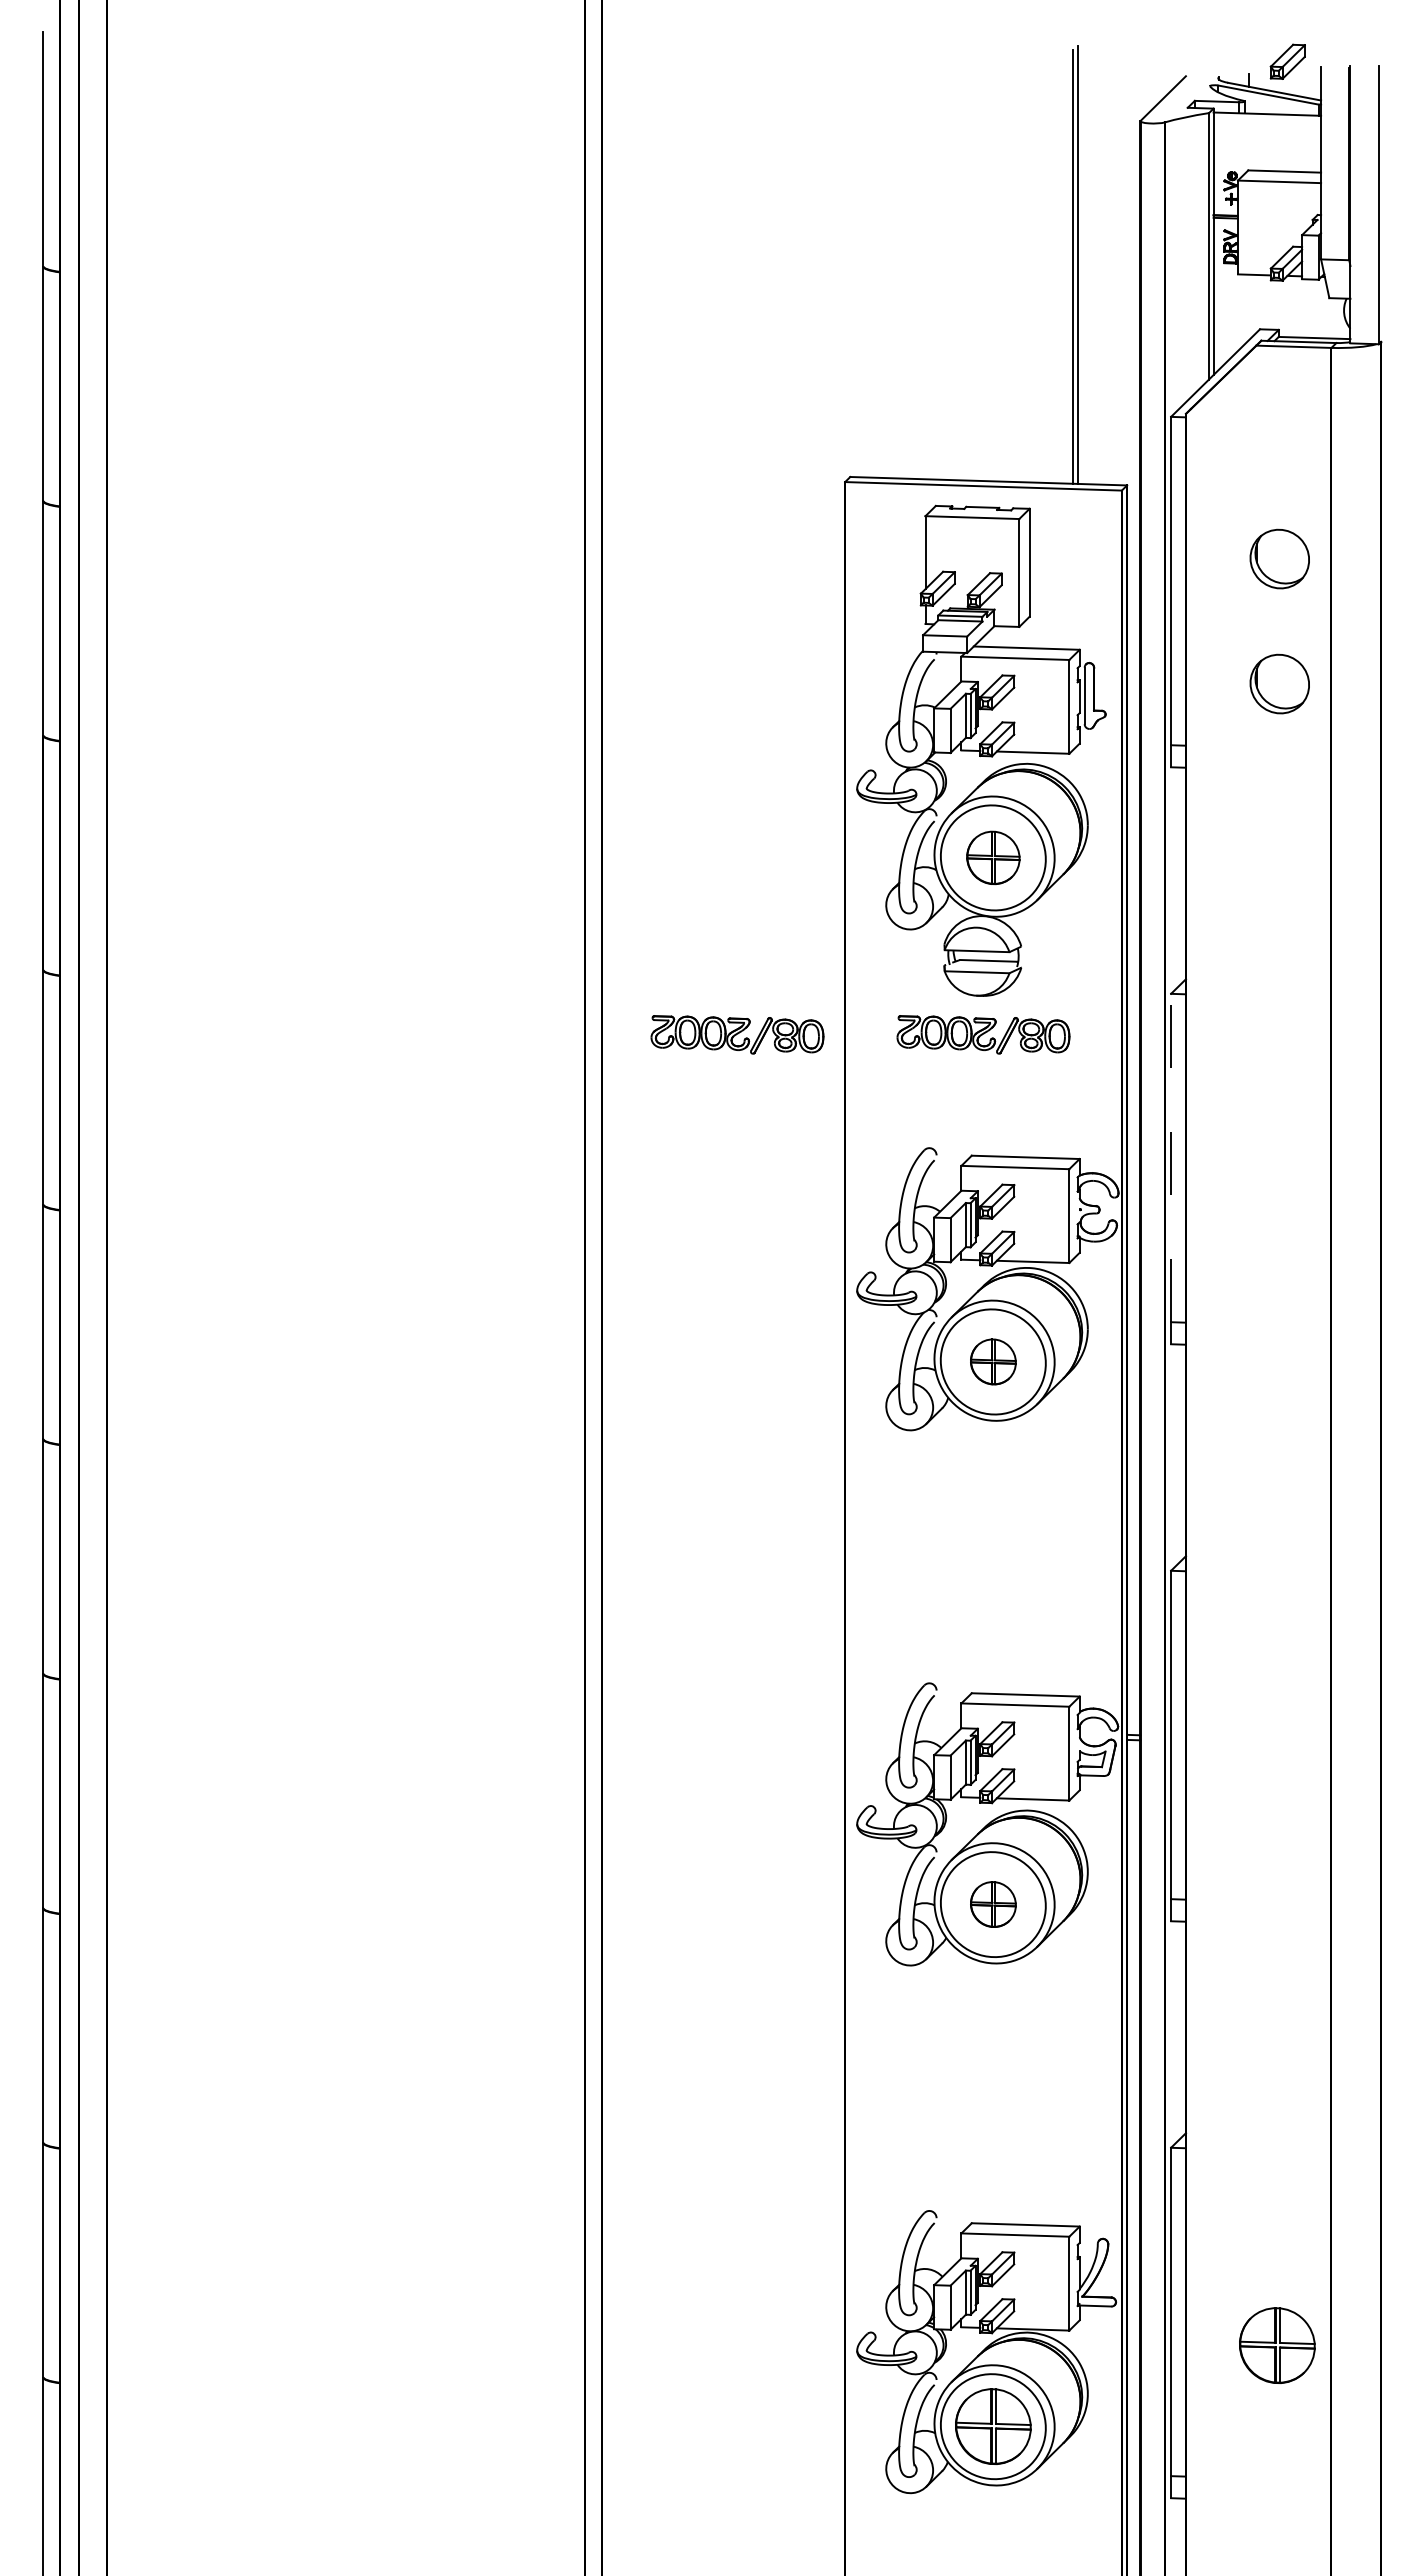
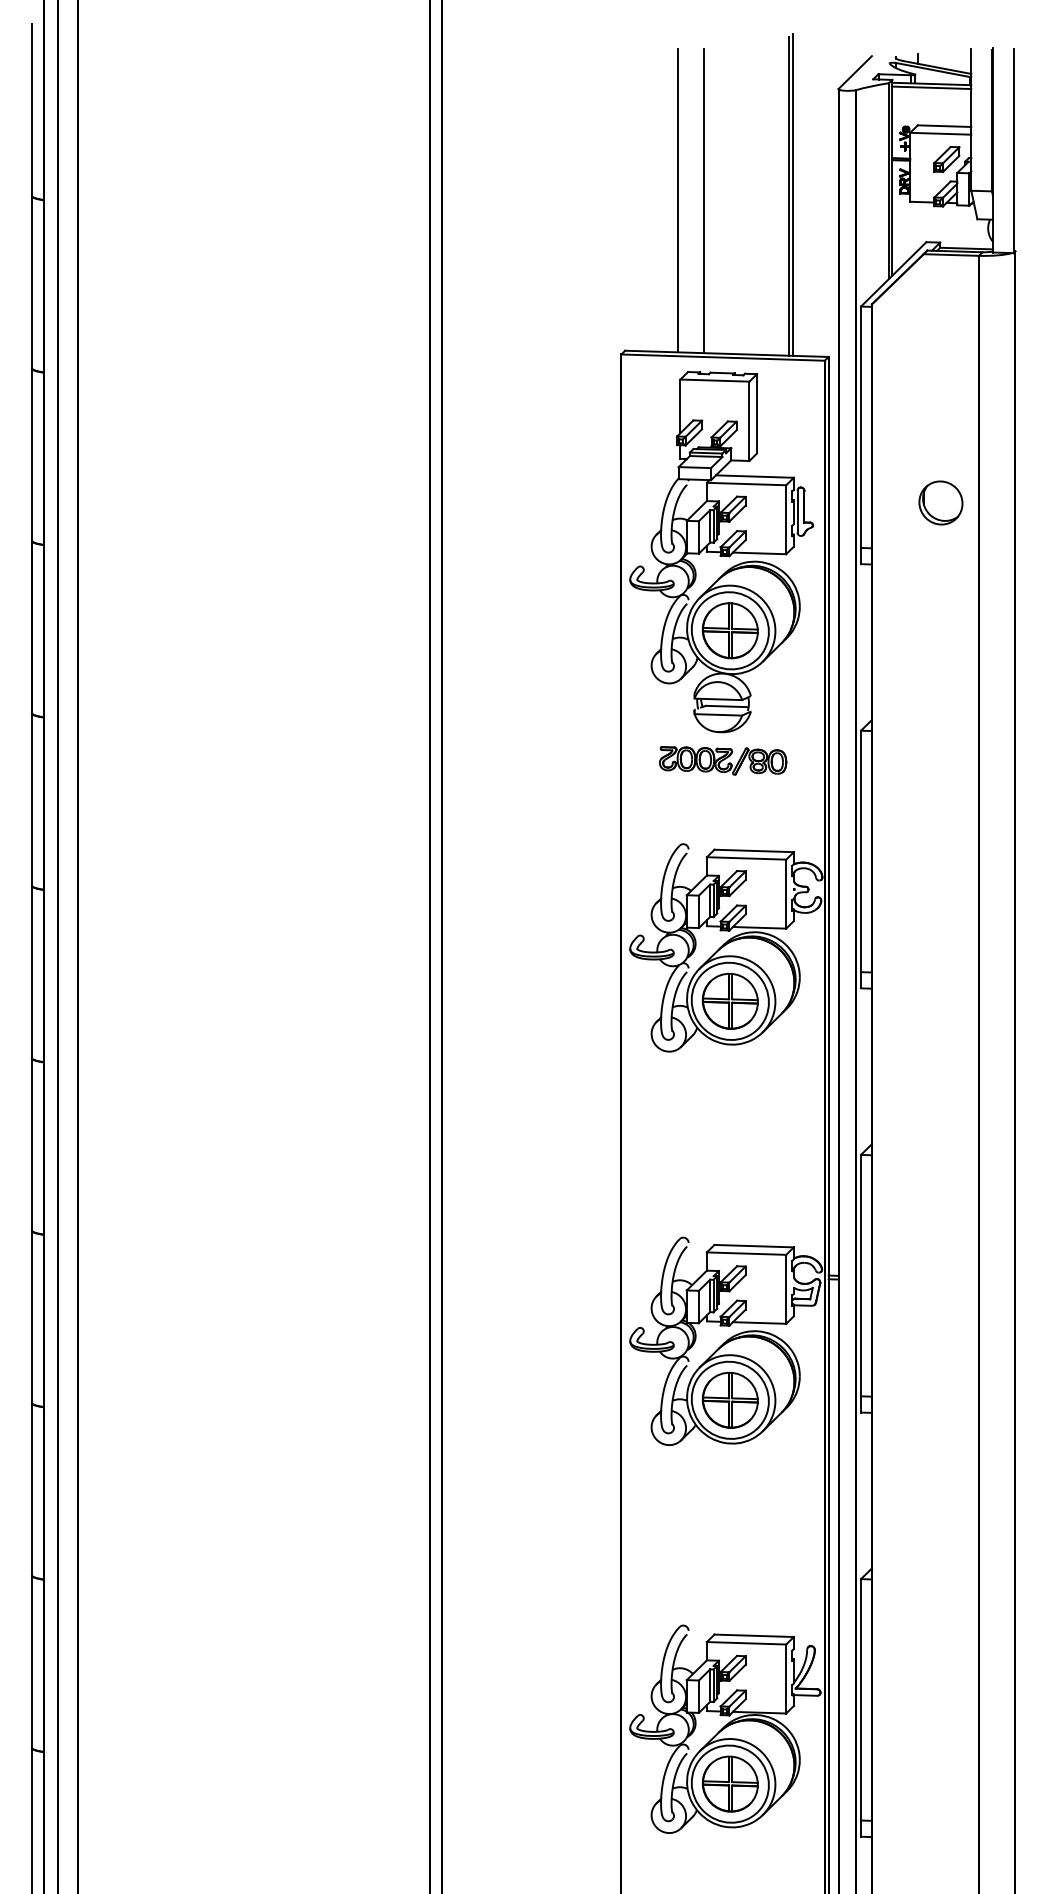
part: (1287, 61) -> (946, 159), moved
line: (1267, 119) -> (931, 87), added
line: (922, 272) -> (678, 200), added
line: (958, 273) -> (704, 201), added
part: (1279, 558) -> (940, 410), removed
part: (993, 857) -> (730, 630), size x1.43
part: (737, 1034) -> (542, 760), removed
line: (1171, 1157) -> (861, 851), dashed -> solid
part: (993, 1361) -> (730, 1001), size x1.67
part: (993, 1904) -> (730, 1400), size x1.67
part: (1277, 2345) -> (939, 1724), removed

